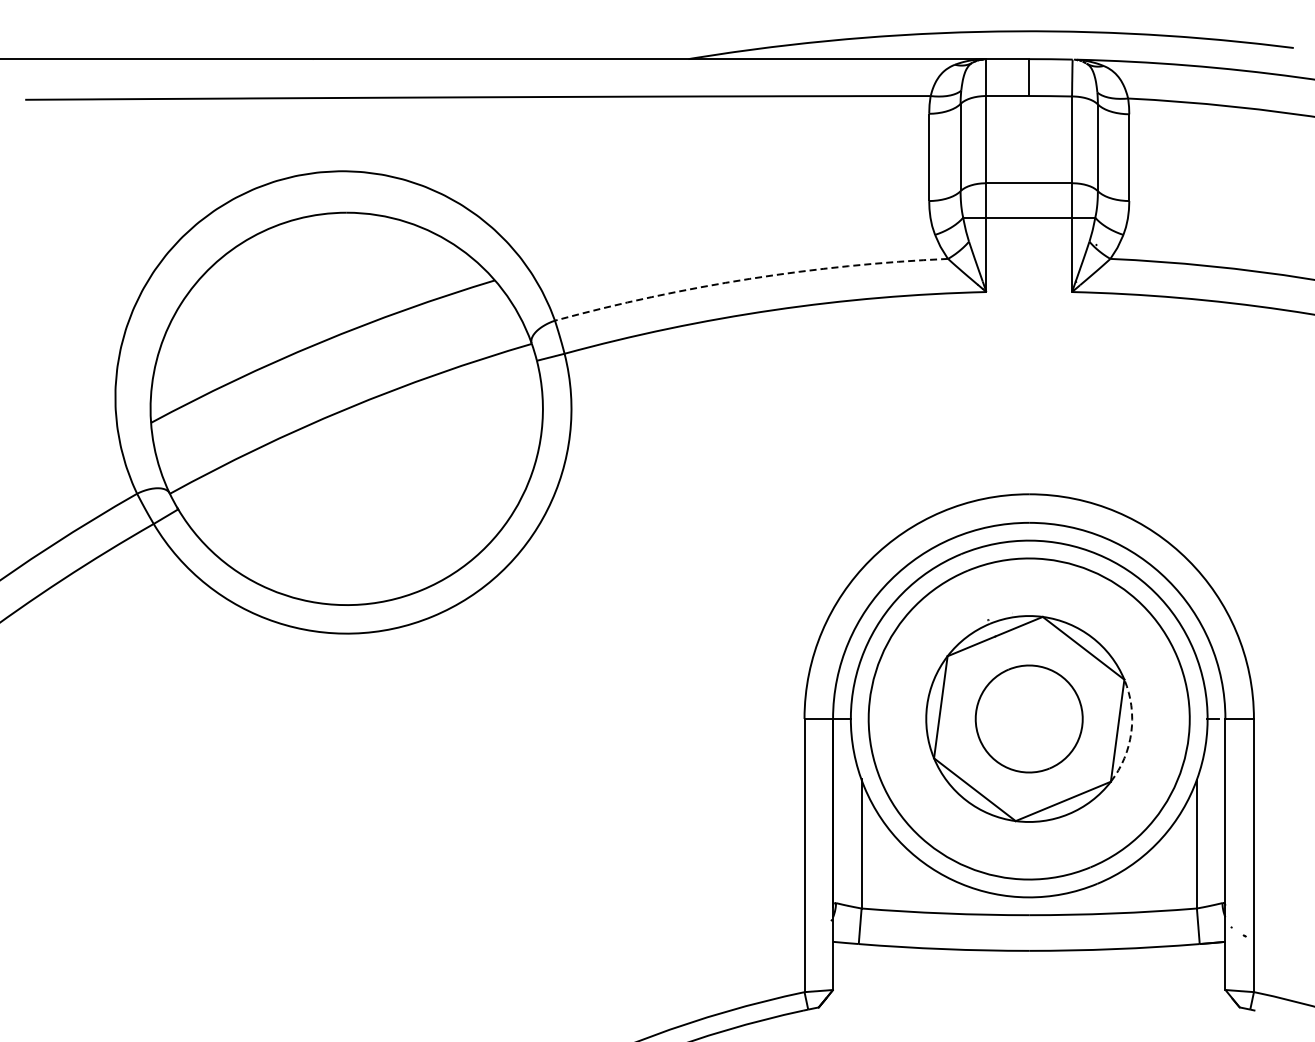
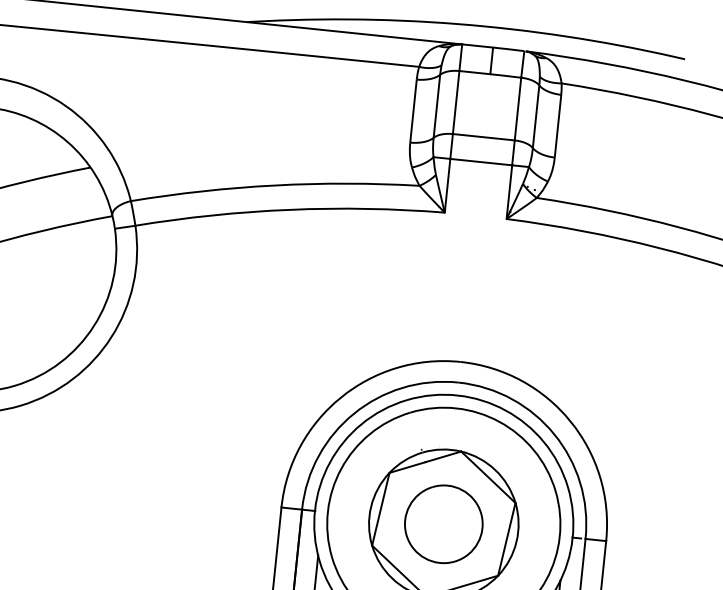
arc: (749, 278) -> (274, 185), dashed -> solid
arc: (1131, 732) -> (516, 541), dashed -> solid

